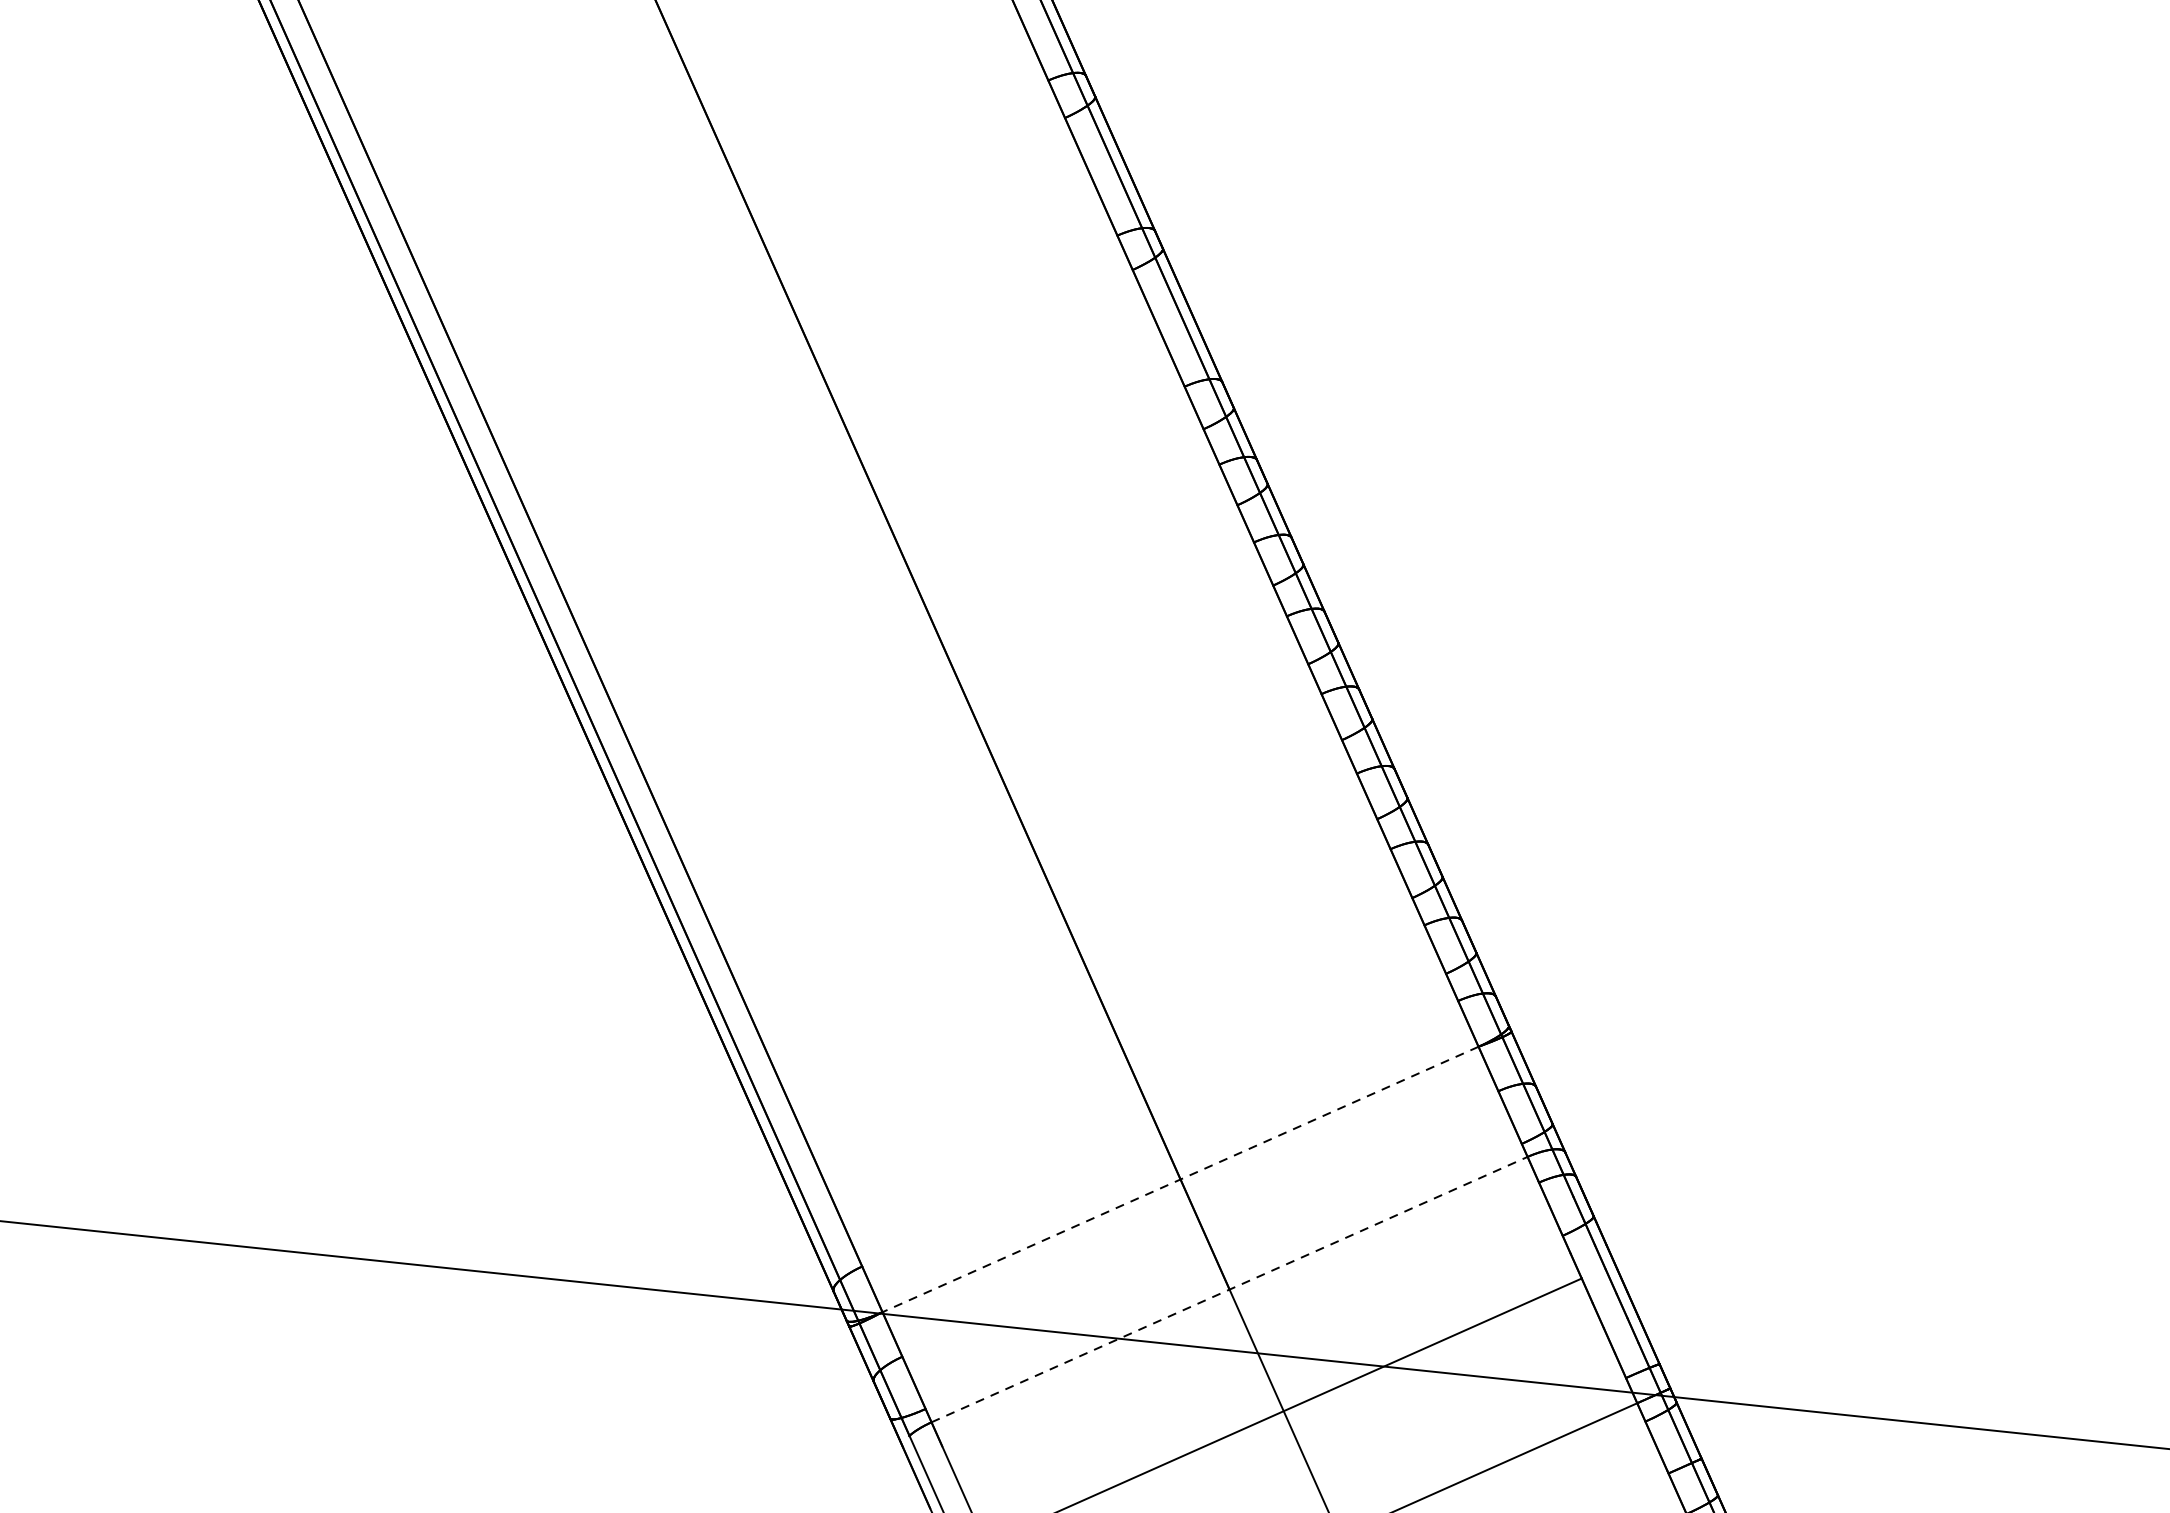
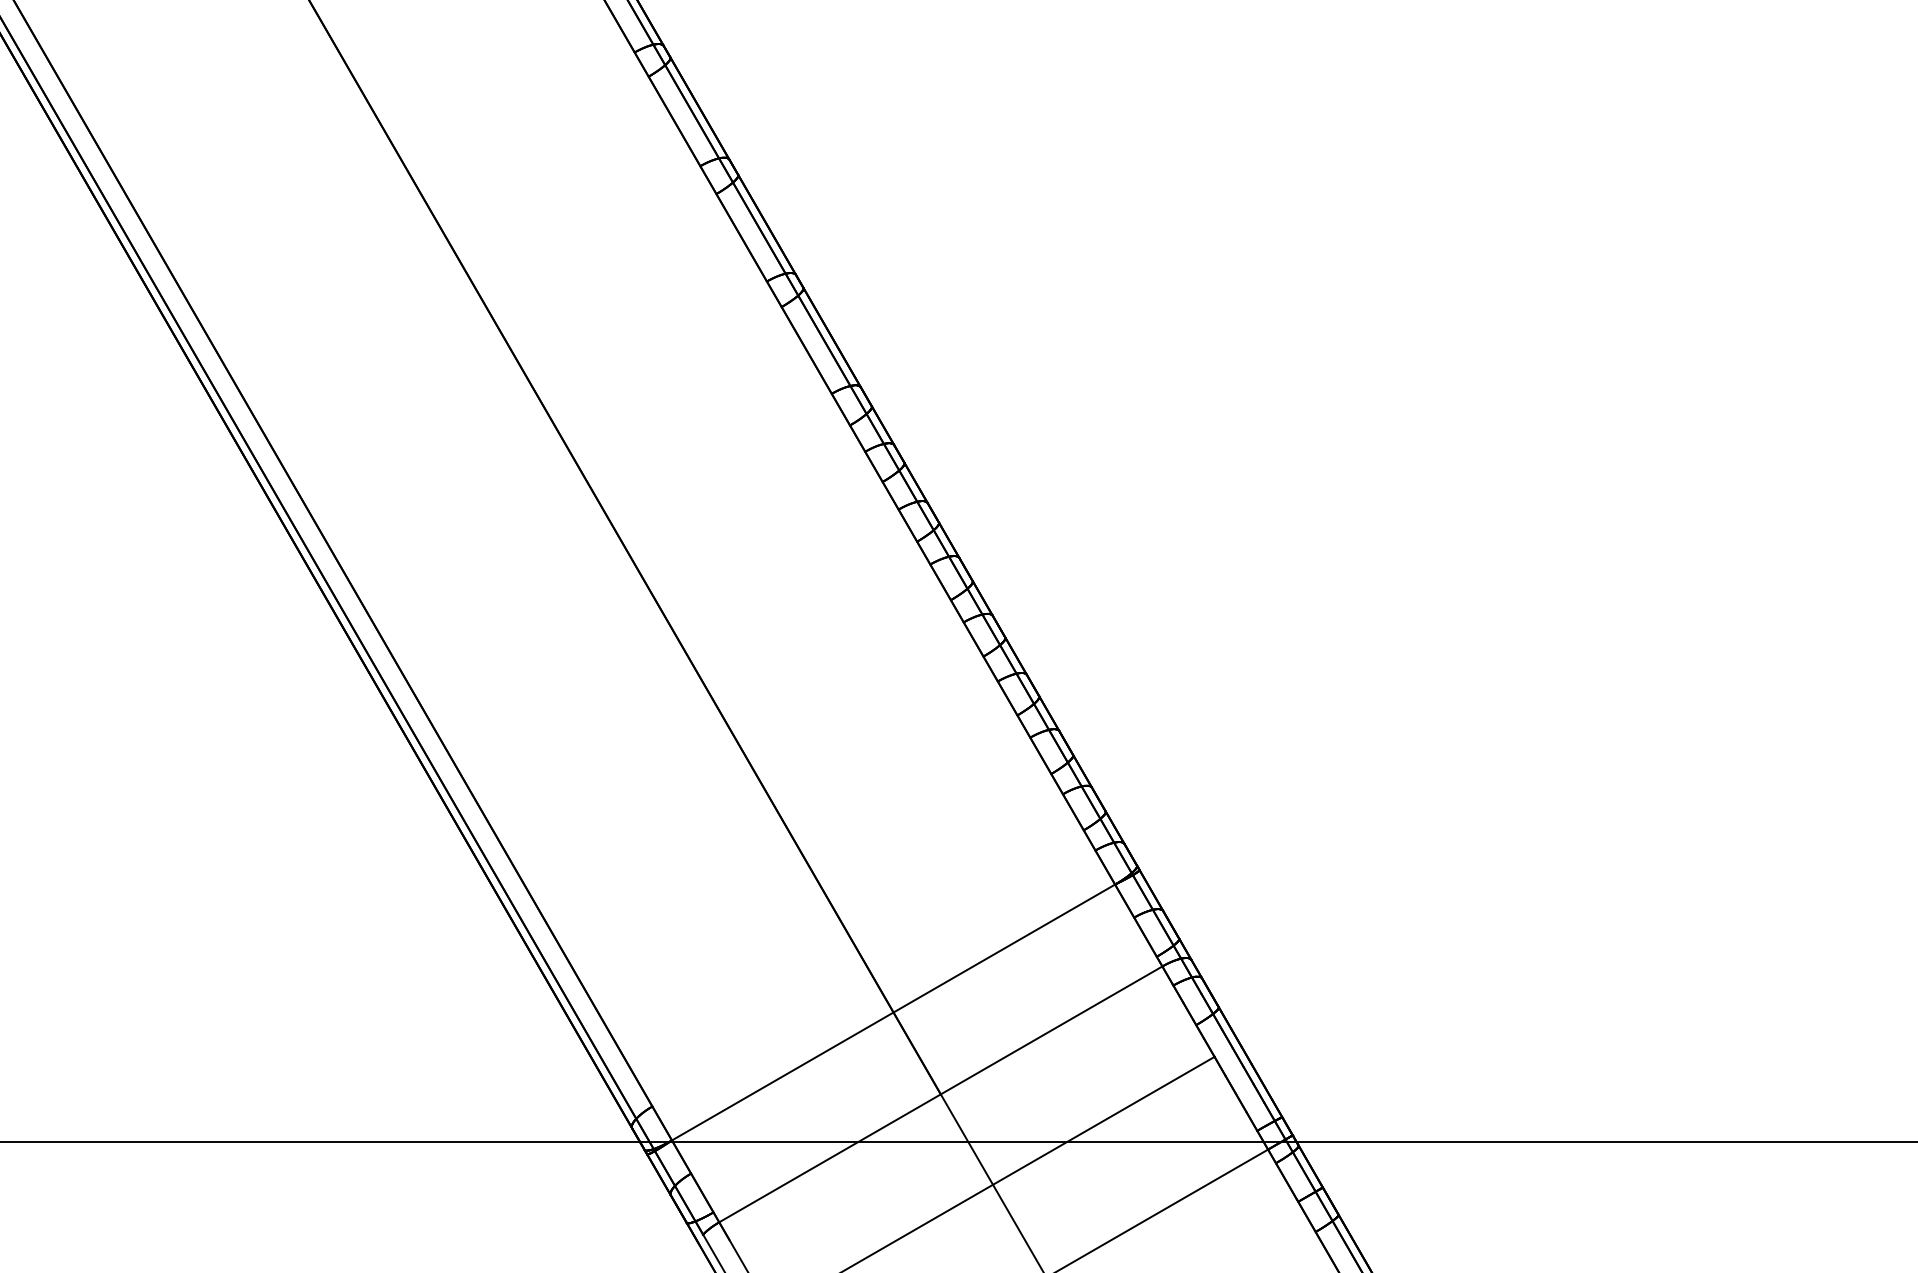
line: (1180, 1179) -> (893, 1012), dashed -> solid
line: (1229, 1289) -> (940, 1094), dashed -> solid

